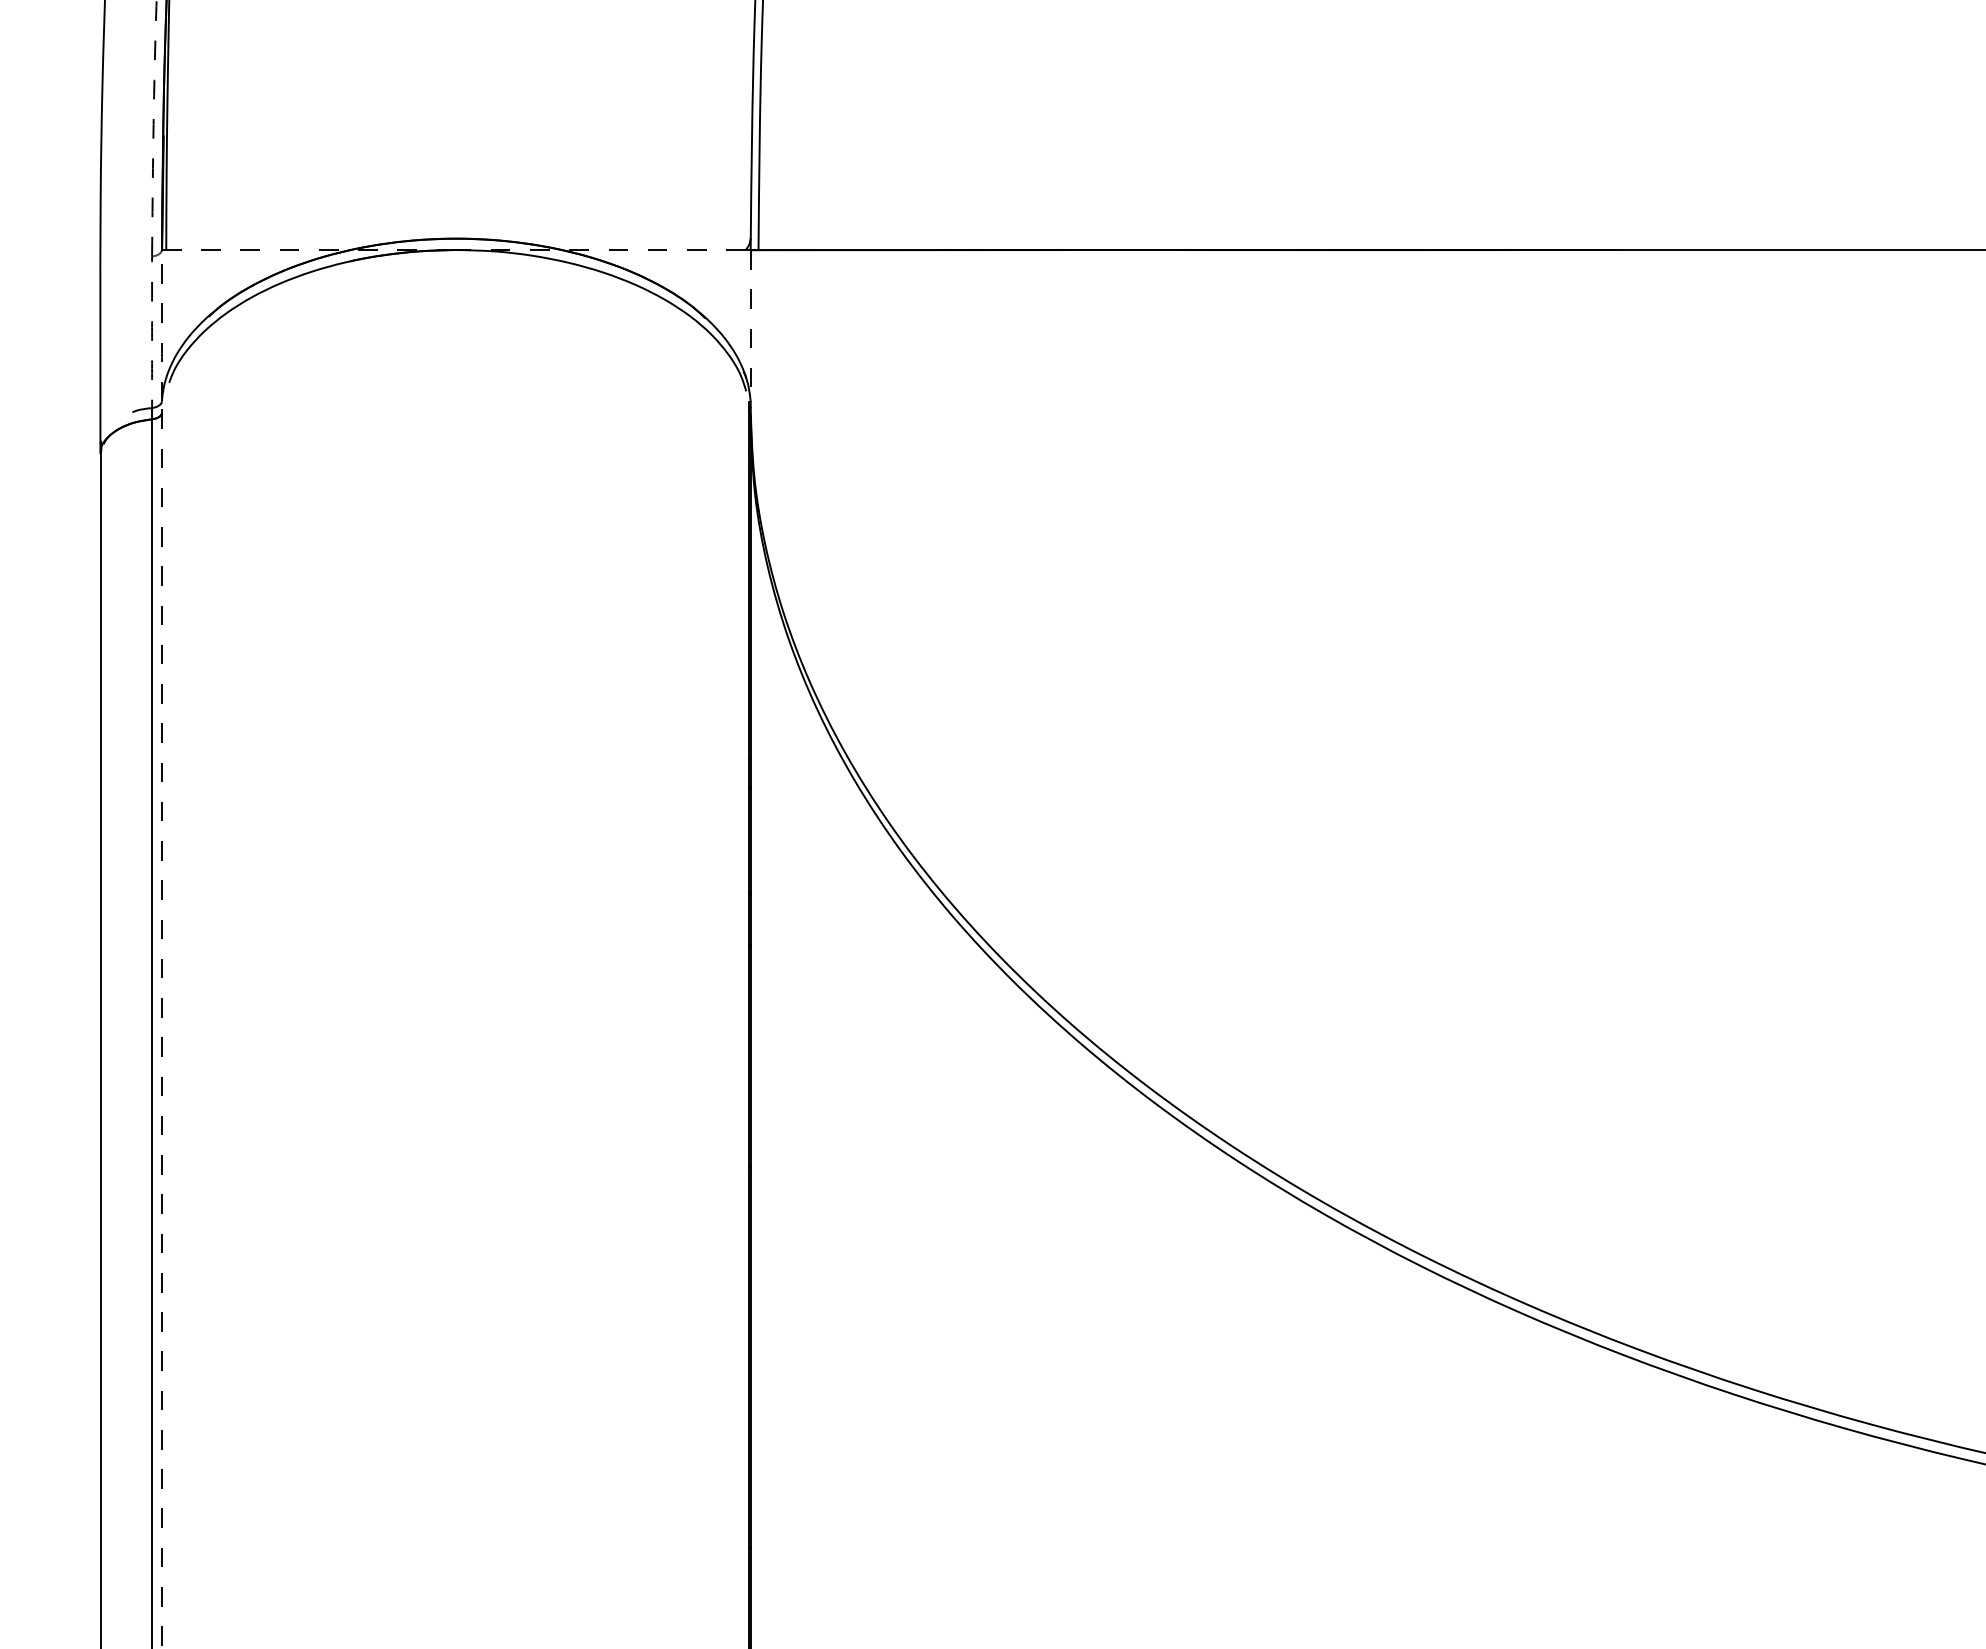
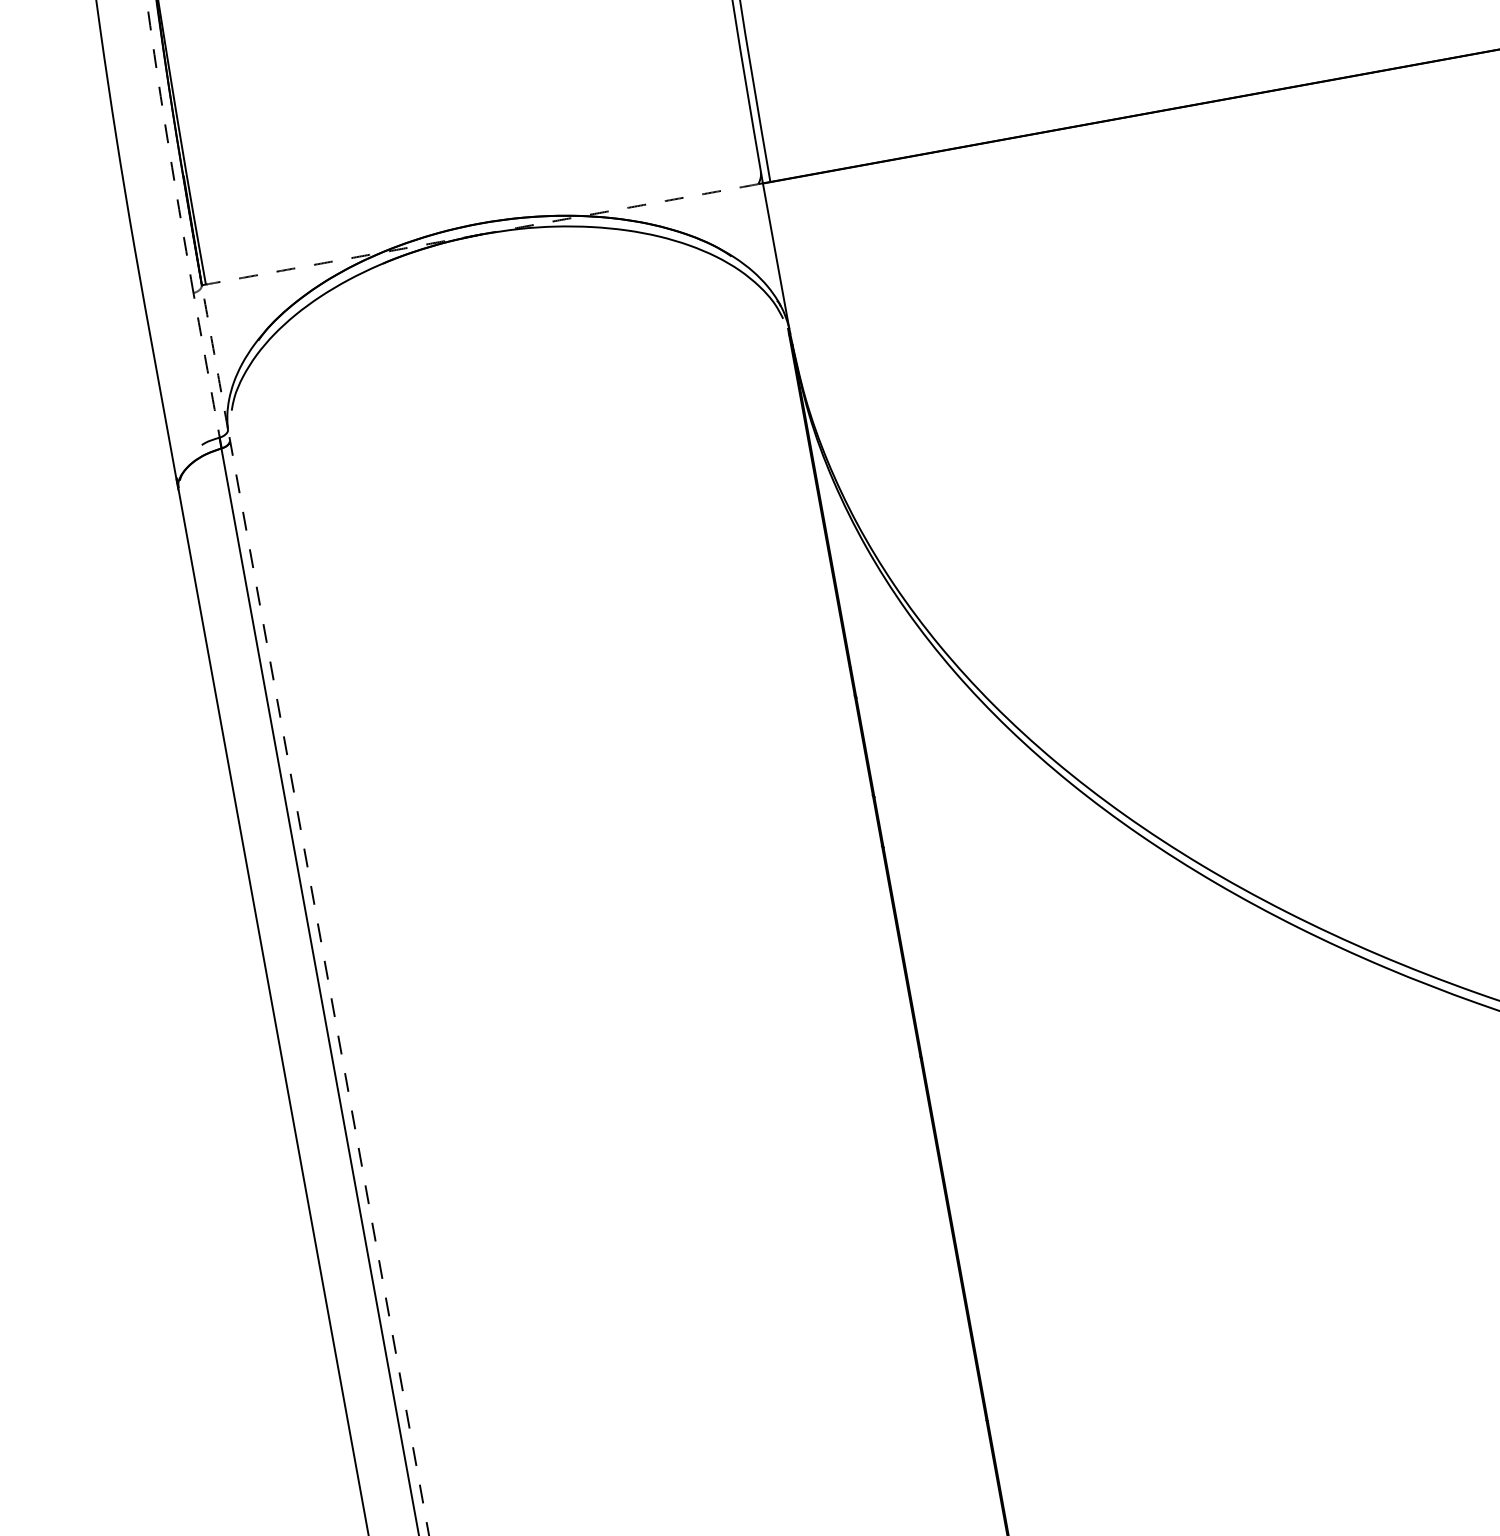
line: (750, 325) -> (775, 255), dashed -> solid

